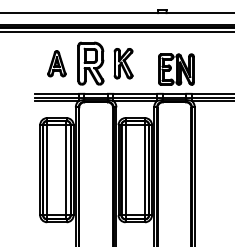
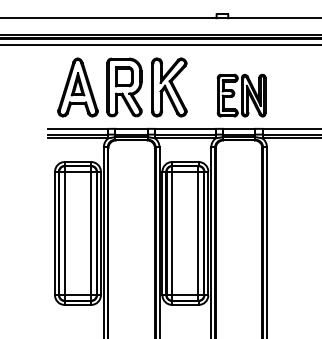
part: (56, 63) -> (77, 87), size x1.67
part: (123, 63) -> (169, 87), size x1.43

